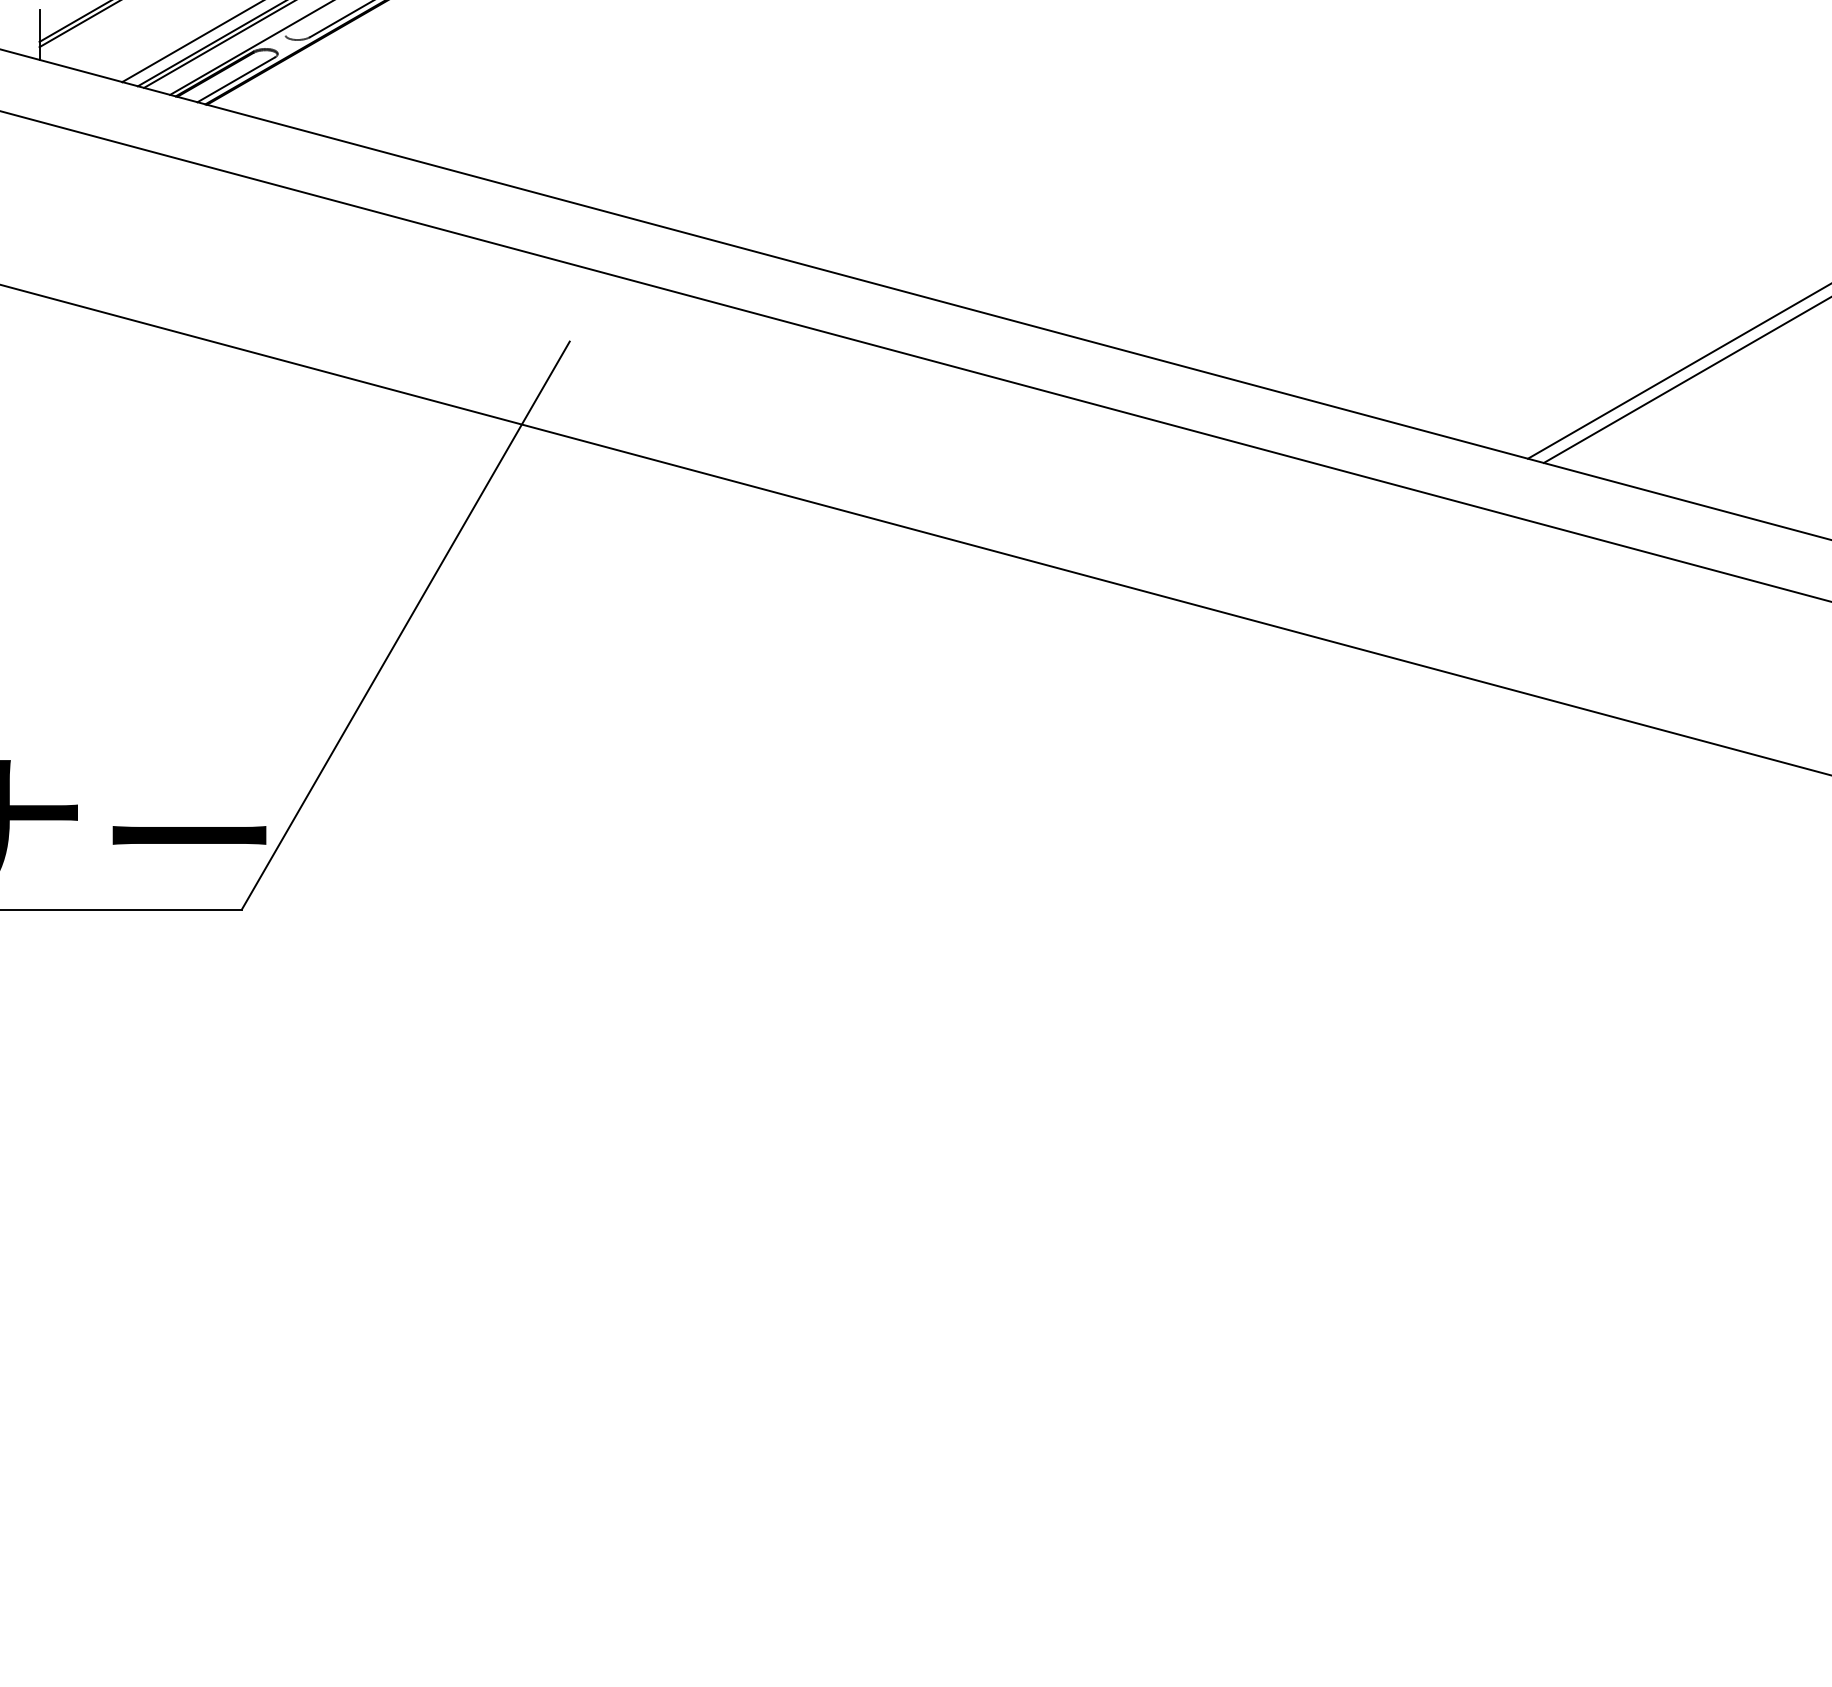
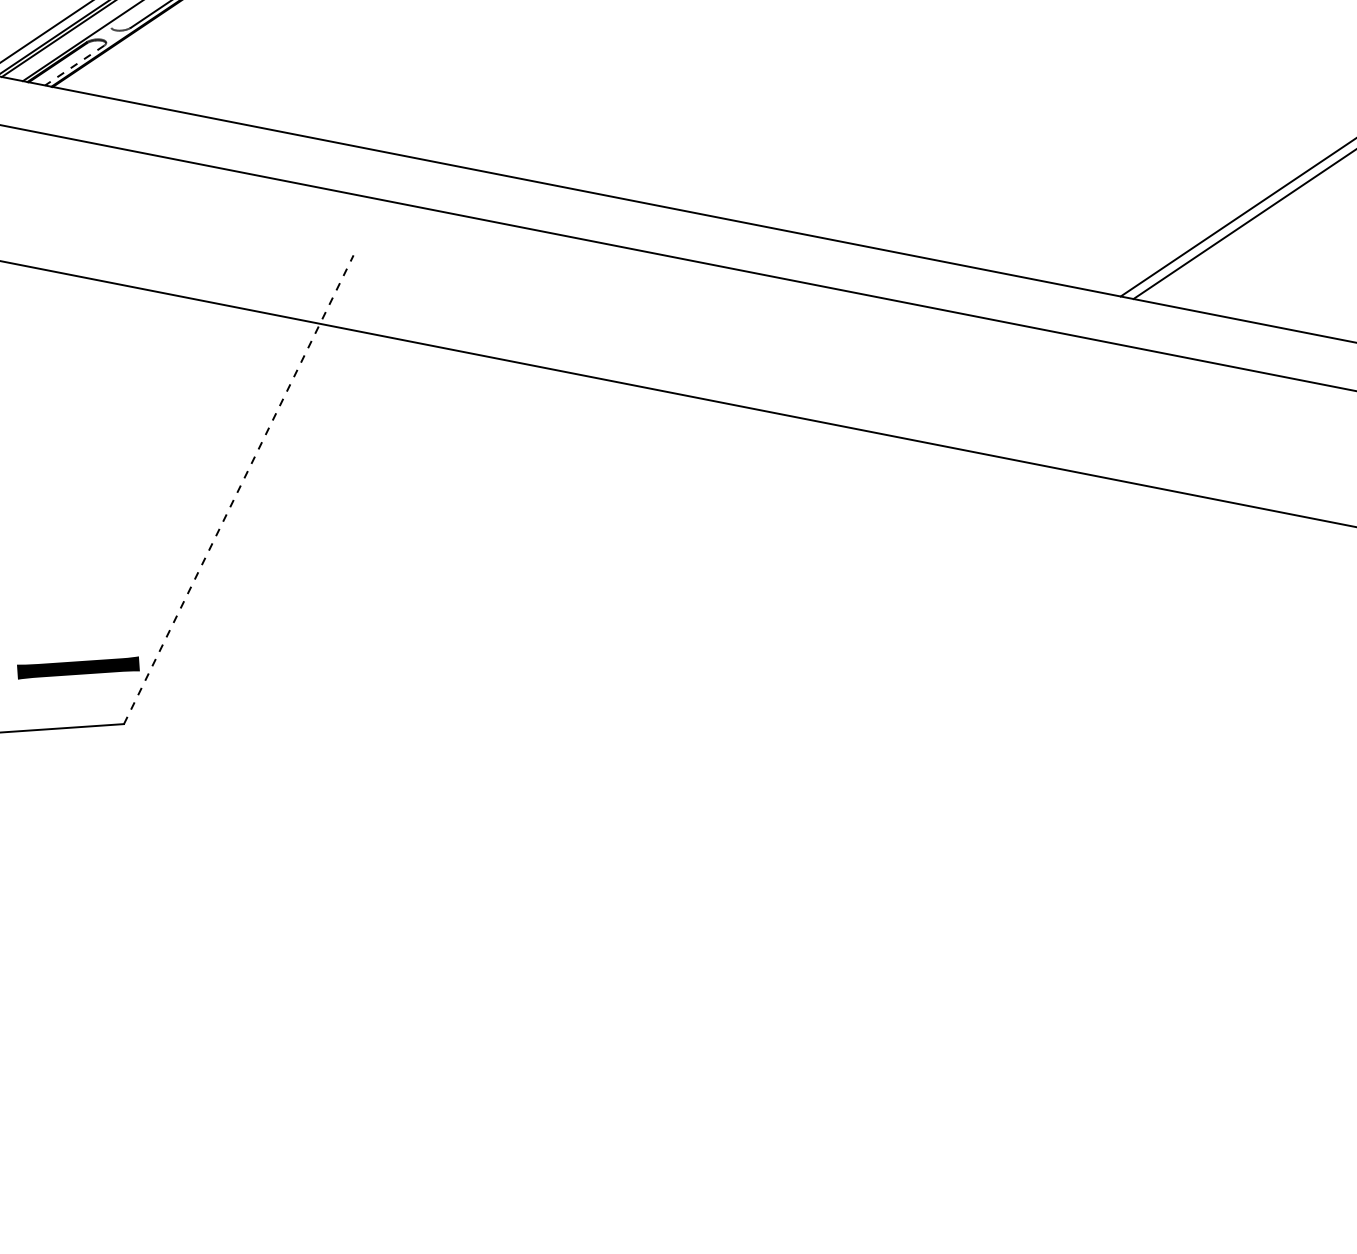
line: (236, 79) -> (74, 65), solid -> dashed
line: (405, 625) -> (238, 489), solid -> dashed

